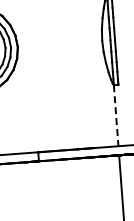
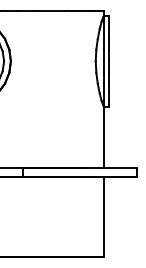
line: (116, 115) -> (104, 137), dashed -> solid

